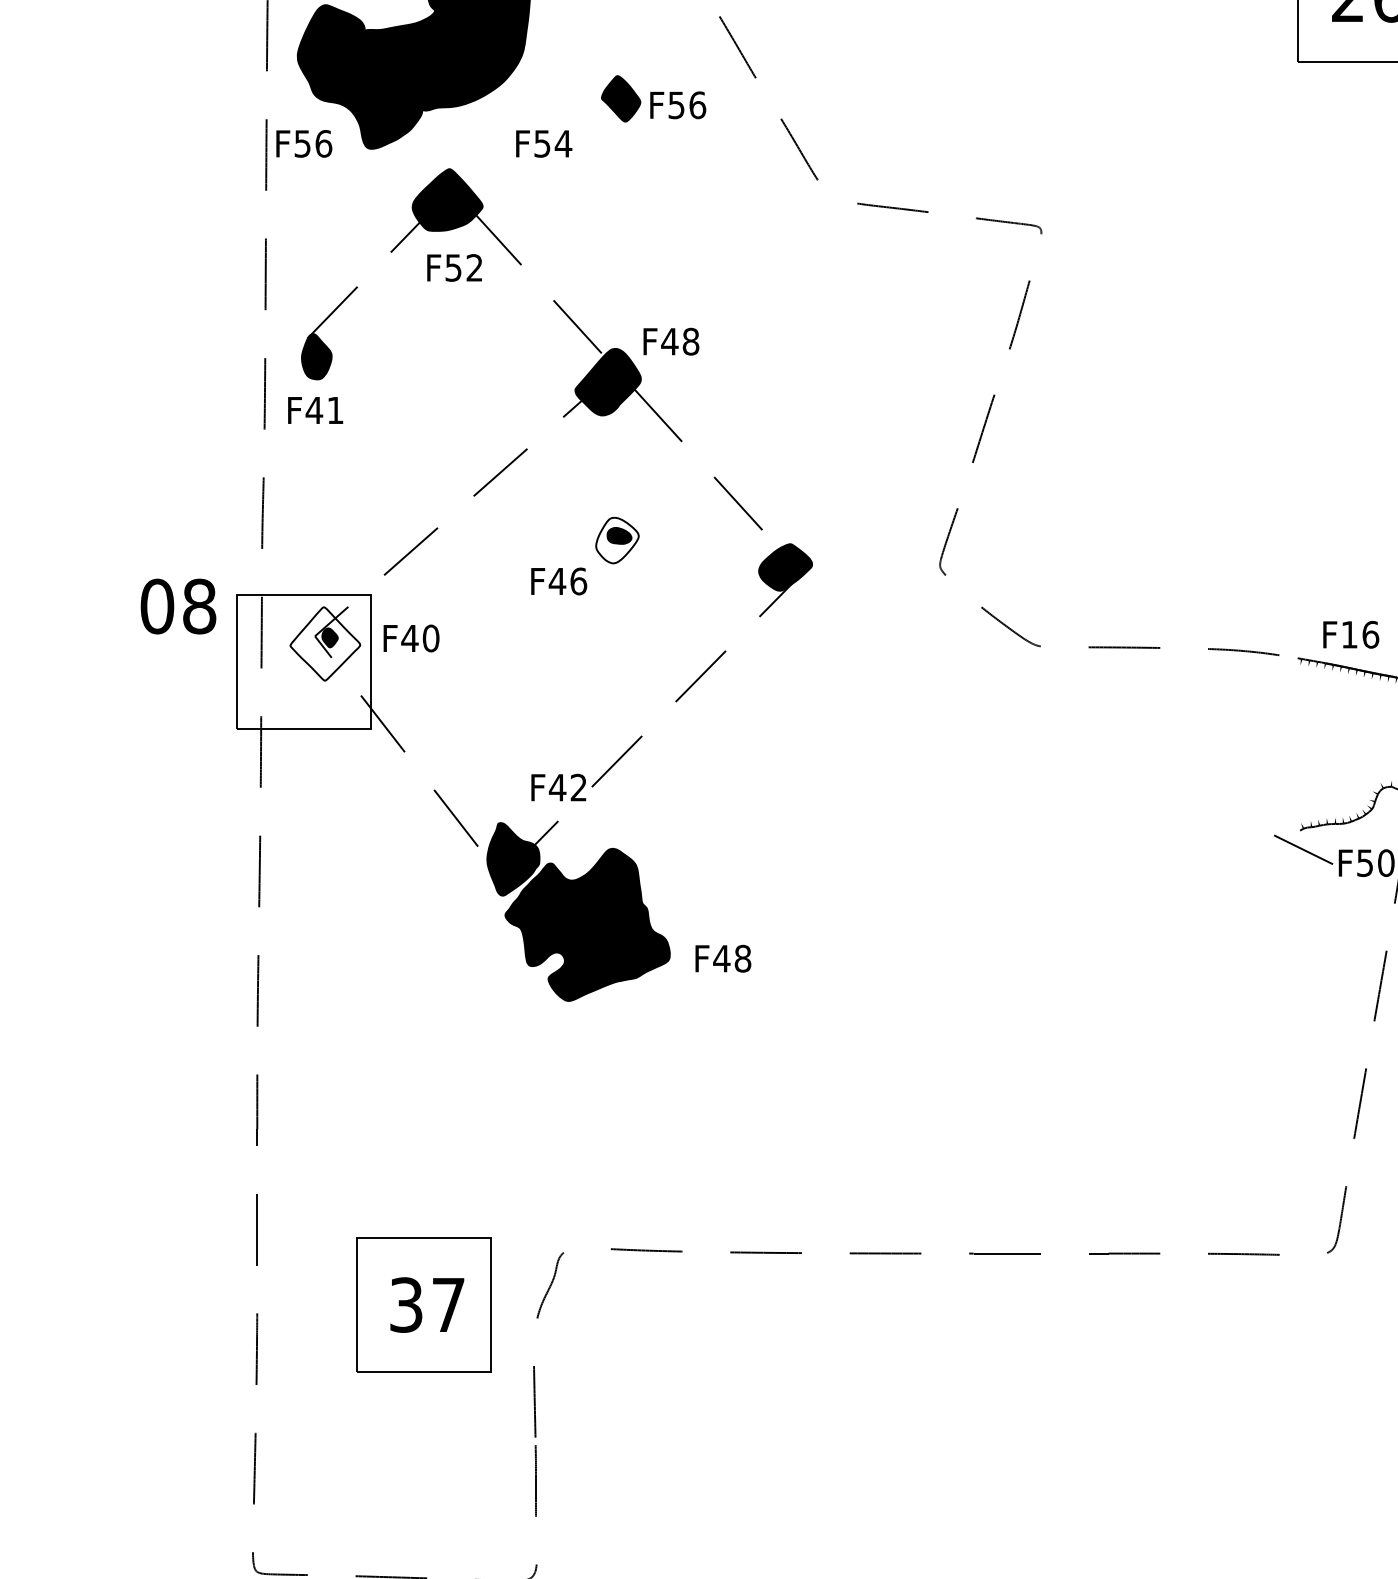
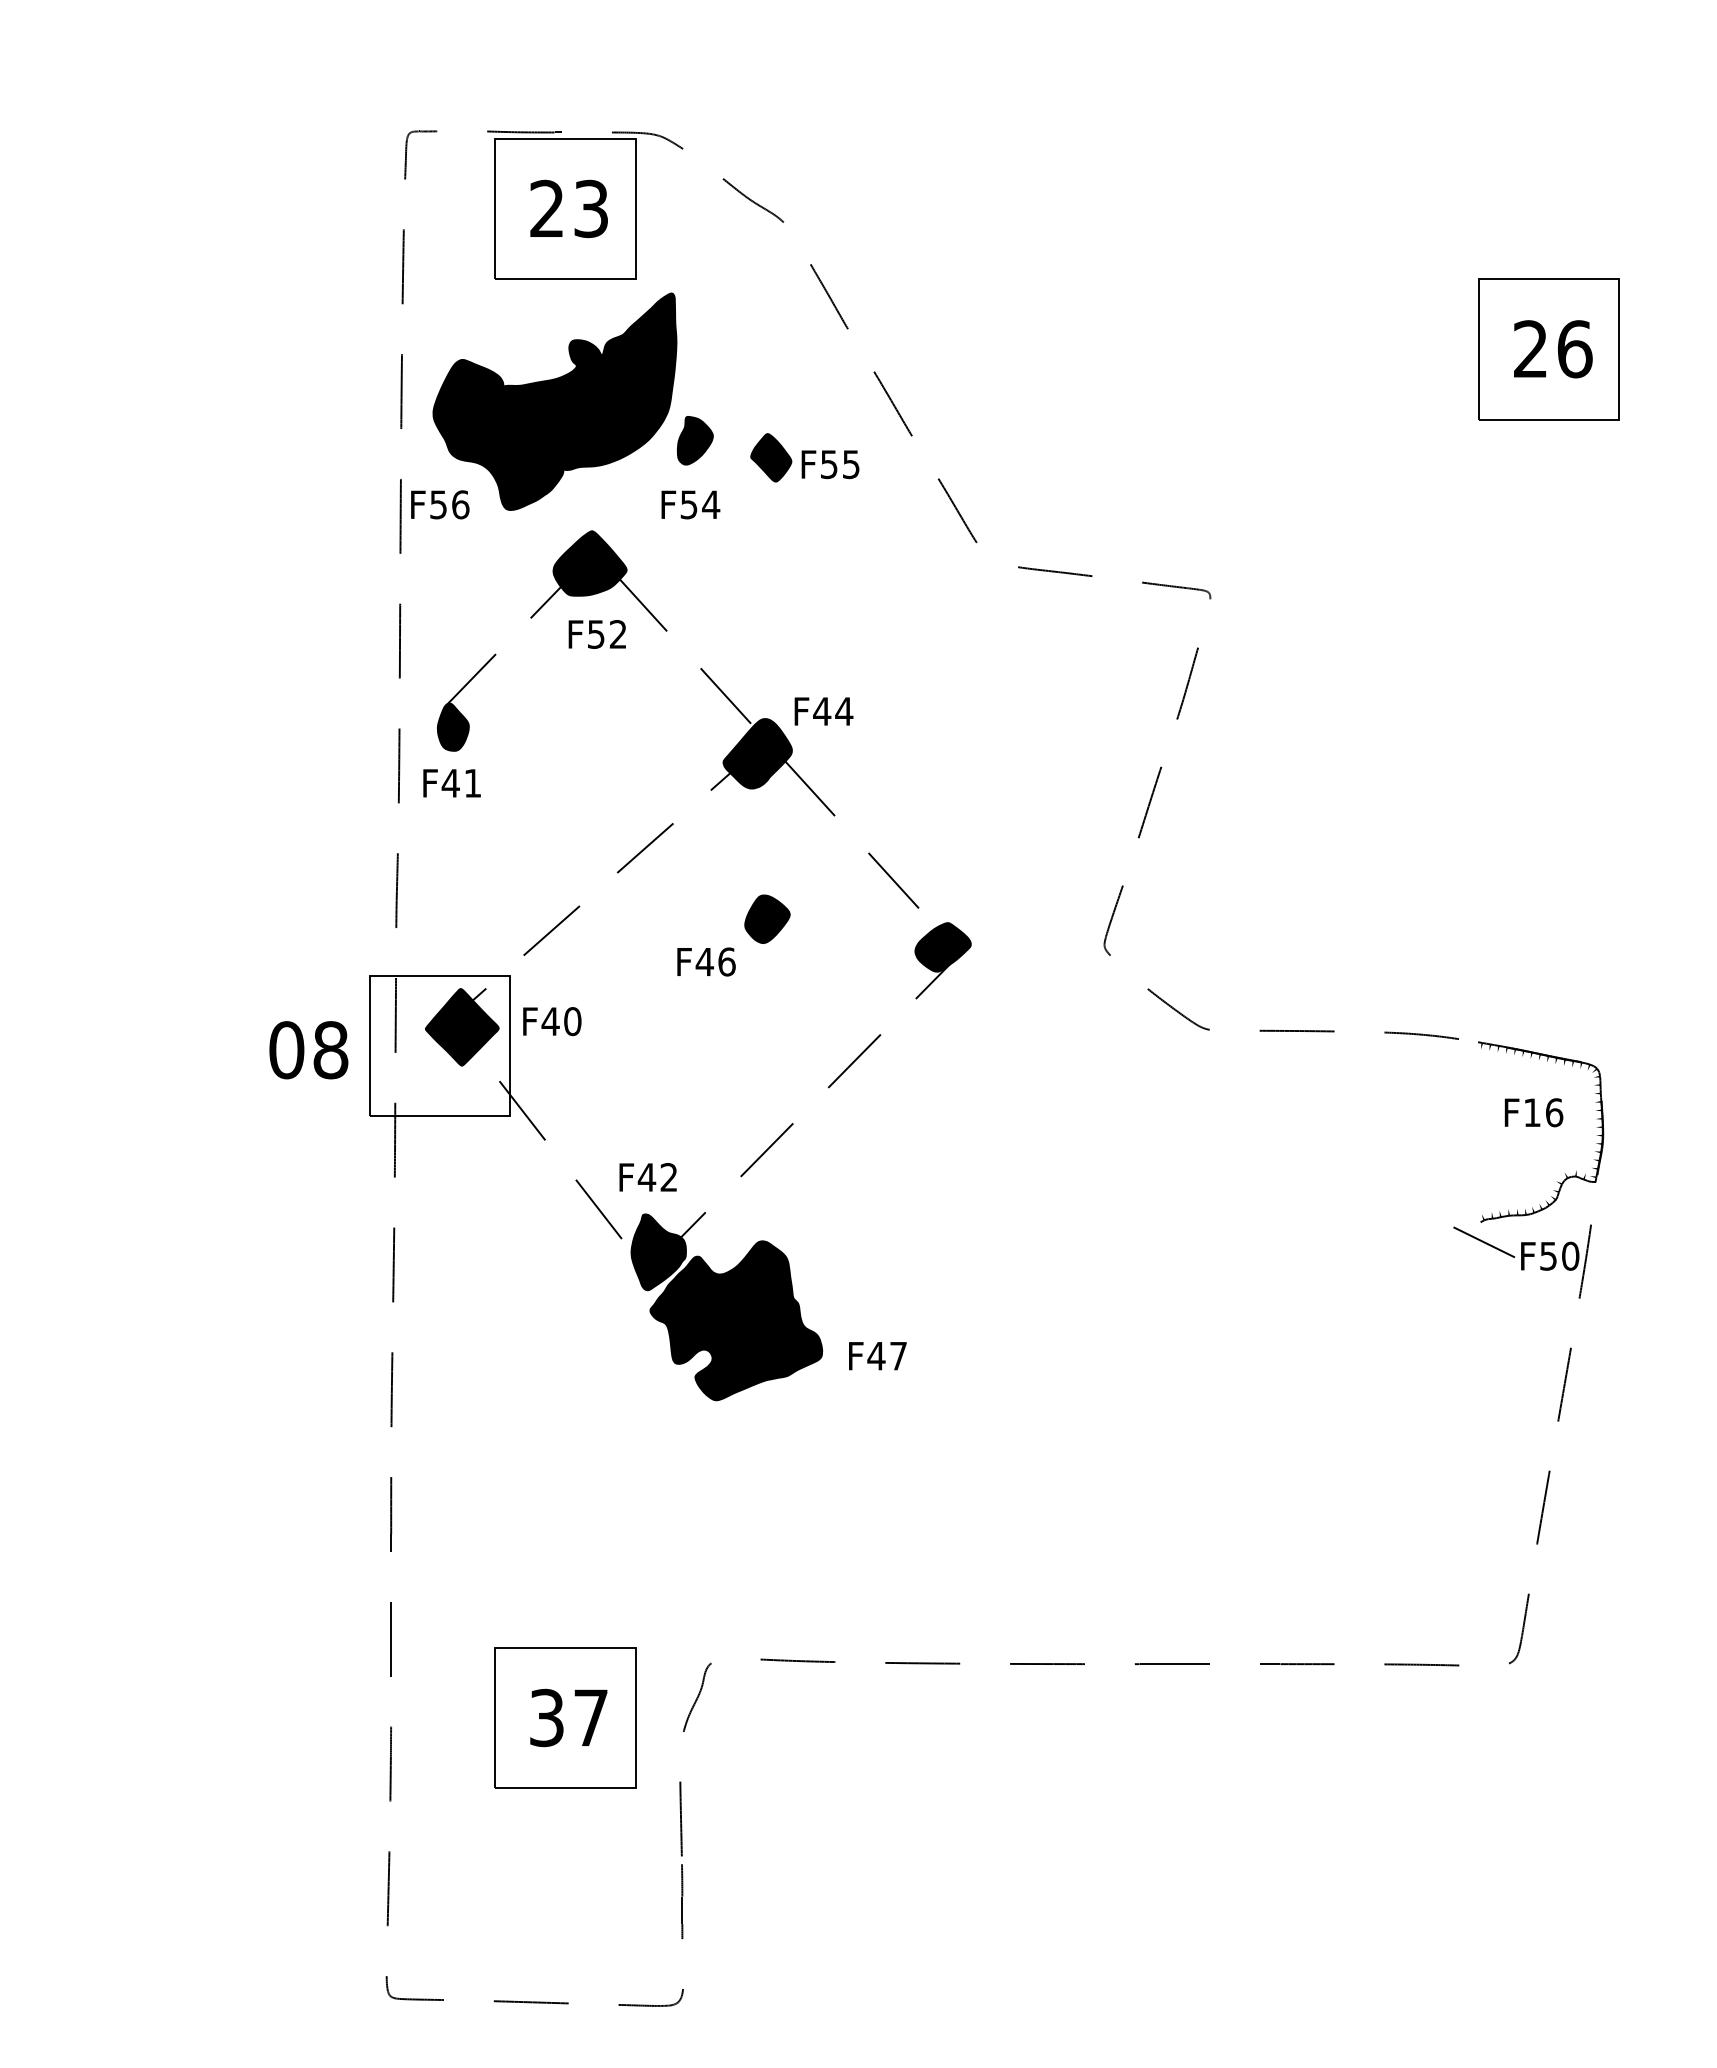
part: (547, 82) -> (694, 440), added
text: (697, 105) -> (851, 464), F56 -> F55
text: (691, 341) -> (844, 711), F48 -> F44
fill: (617, 540) -> (767, 919), added
text: (178, 606) -> (308, 1050), moved
text: (1350, 634) -> (1533, 1112), moved
fill: (324, 644) -> (461, 1027), added
text: (558, 787) -> (647, 1177), moved
text: (742, 958) -> (898, 1355), F48 -> F47

